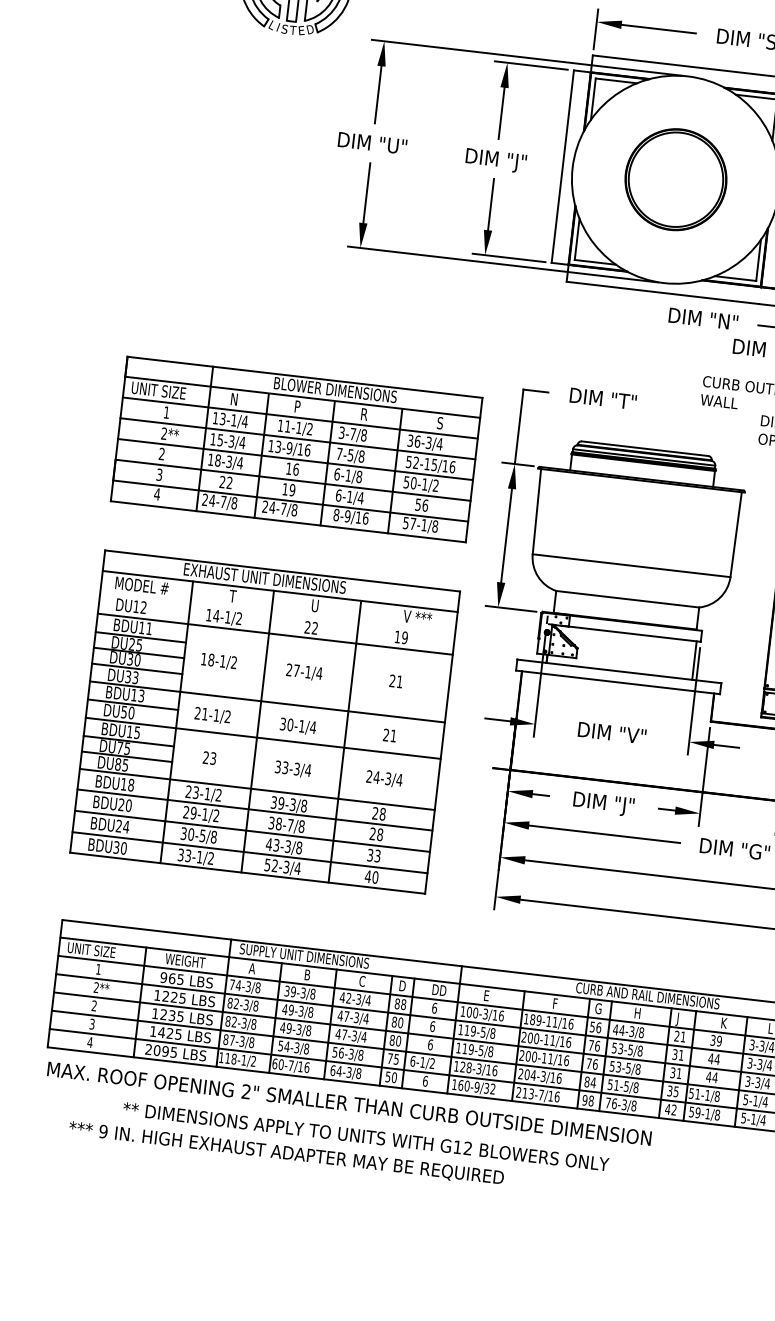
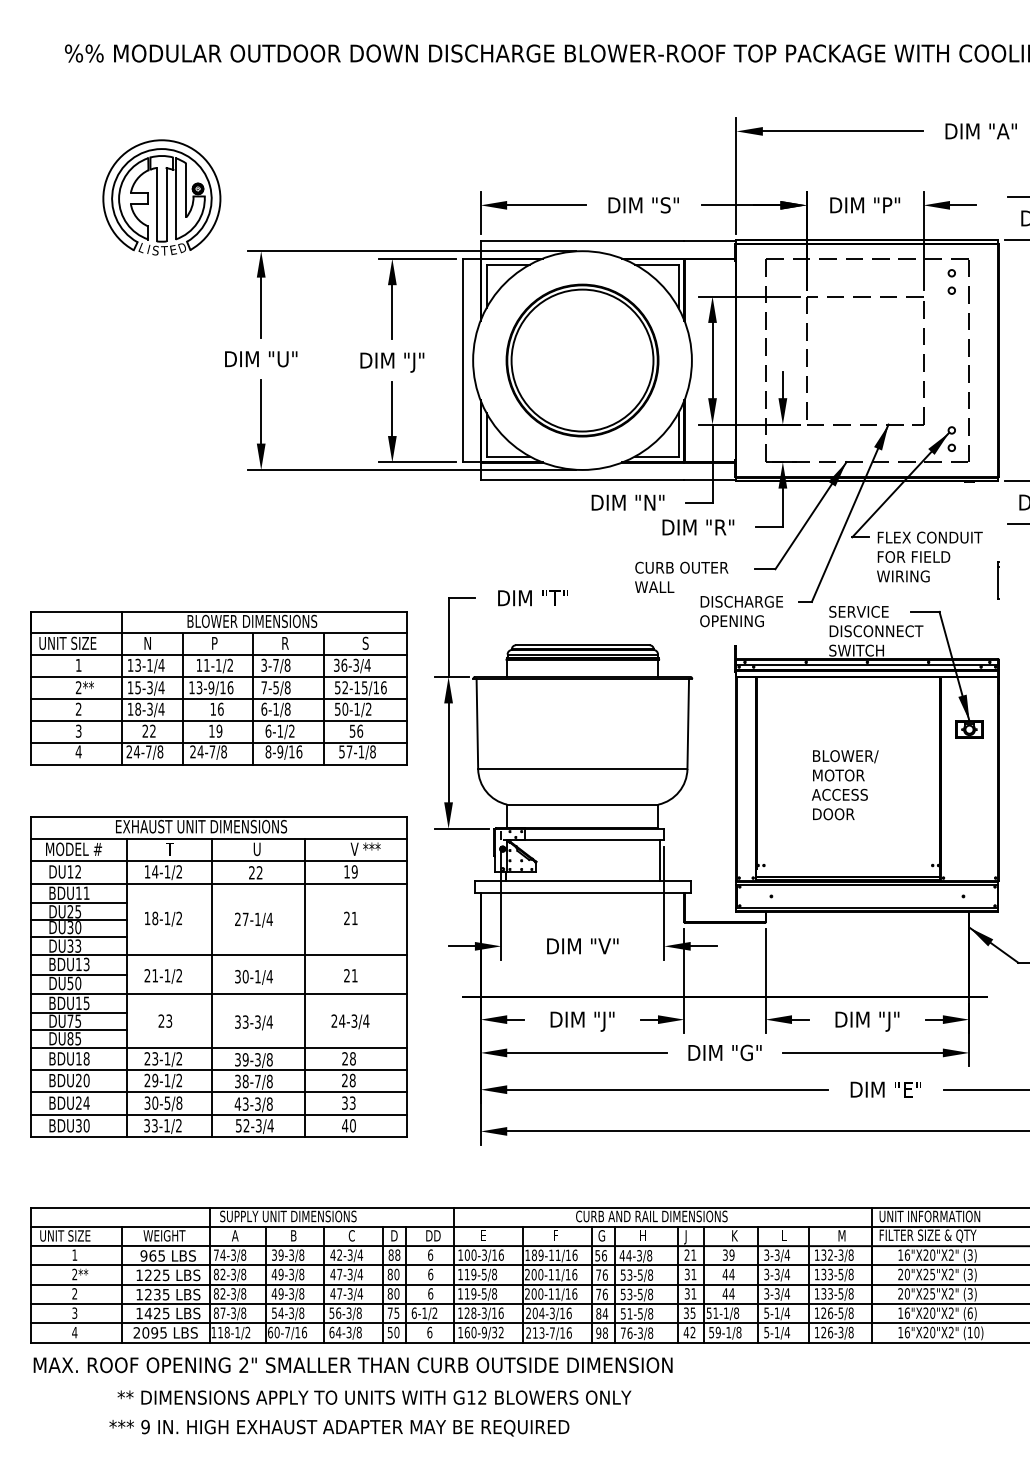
part: (675, 179) -> (582, 360), size x1.43
text: (360, 497) -> (291, 730), 6-1/4 -> 6-1/2
line: (277, 613) -> (218, 861), added
text: (286, 1153) -> (339, 1427), moved

